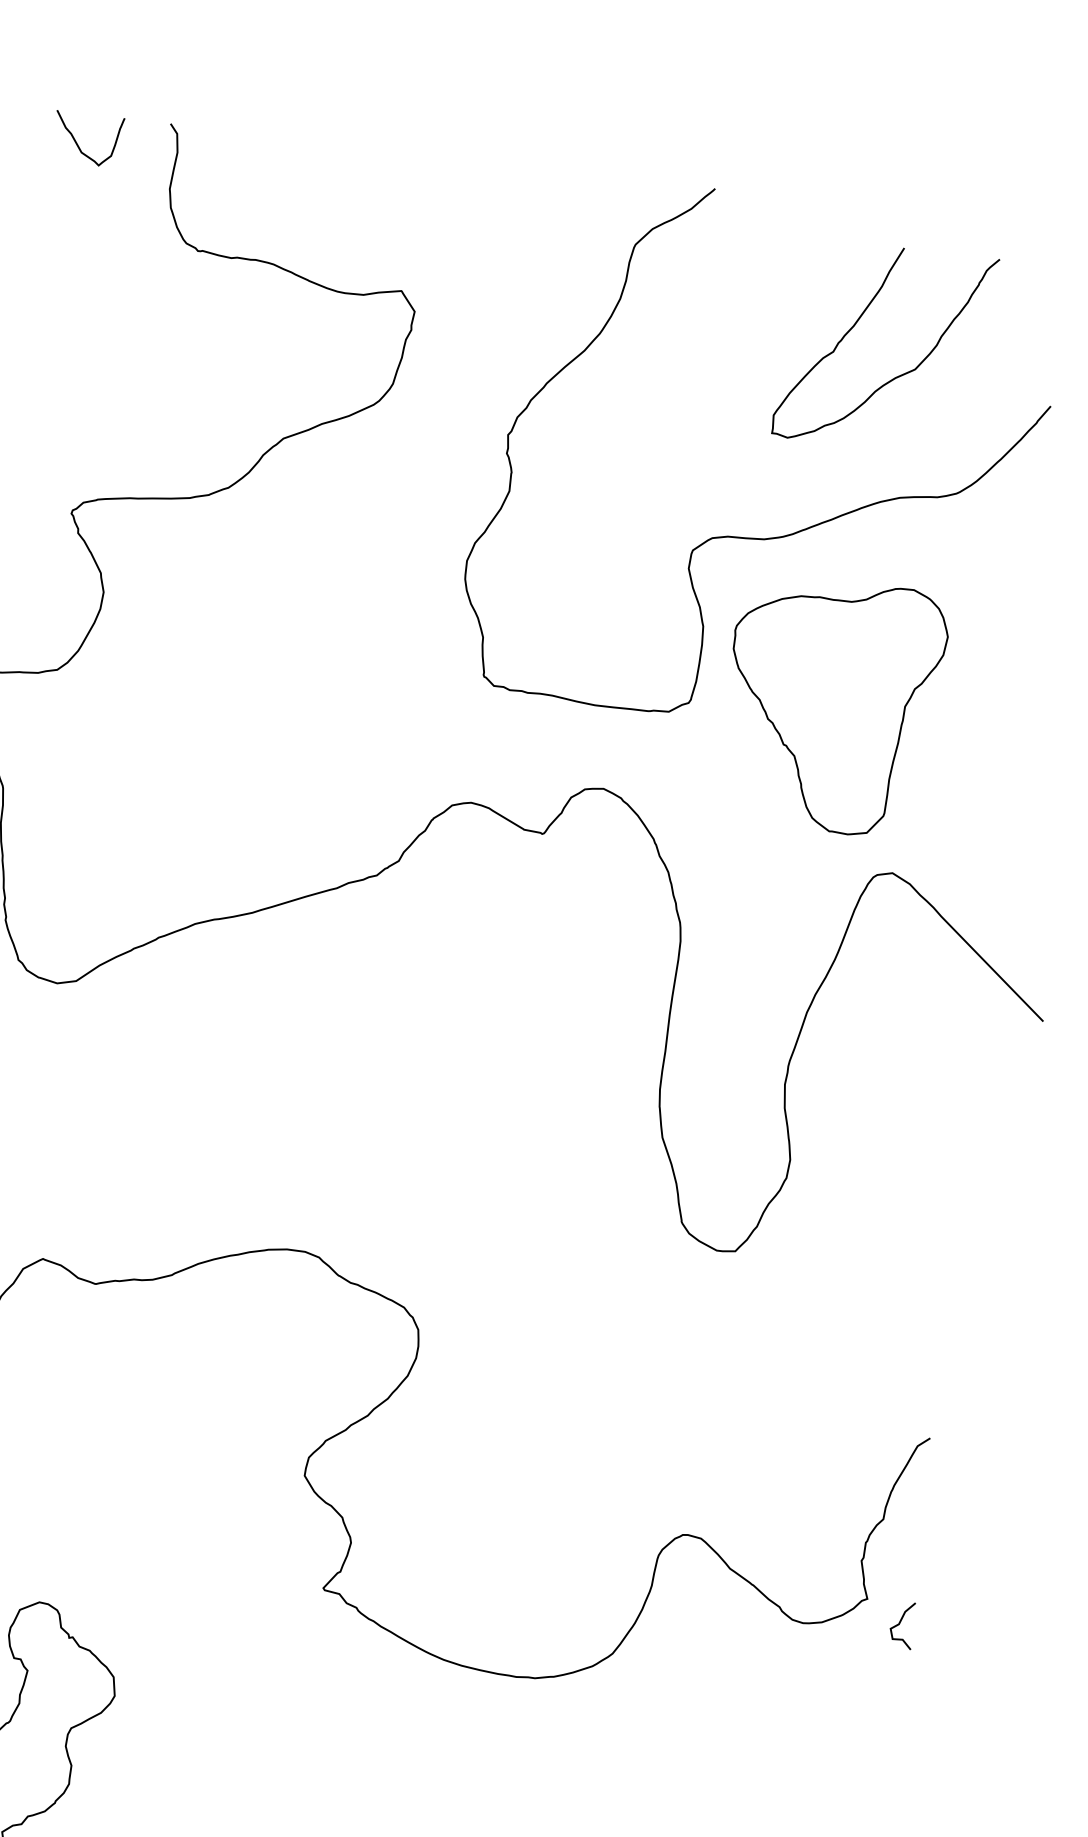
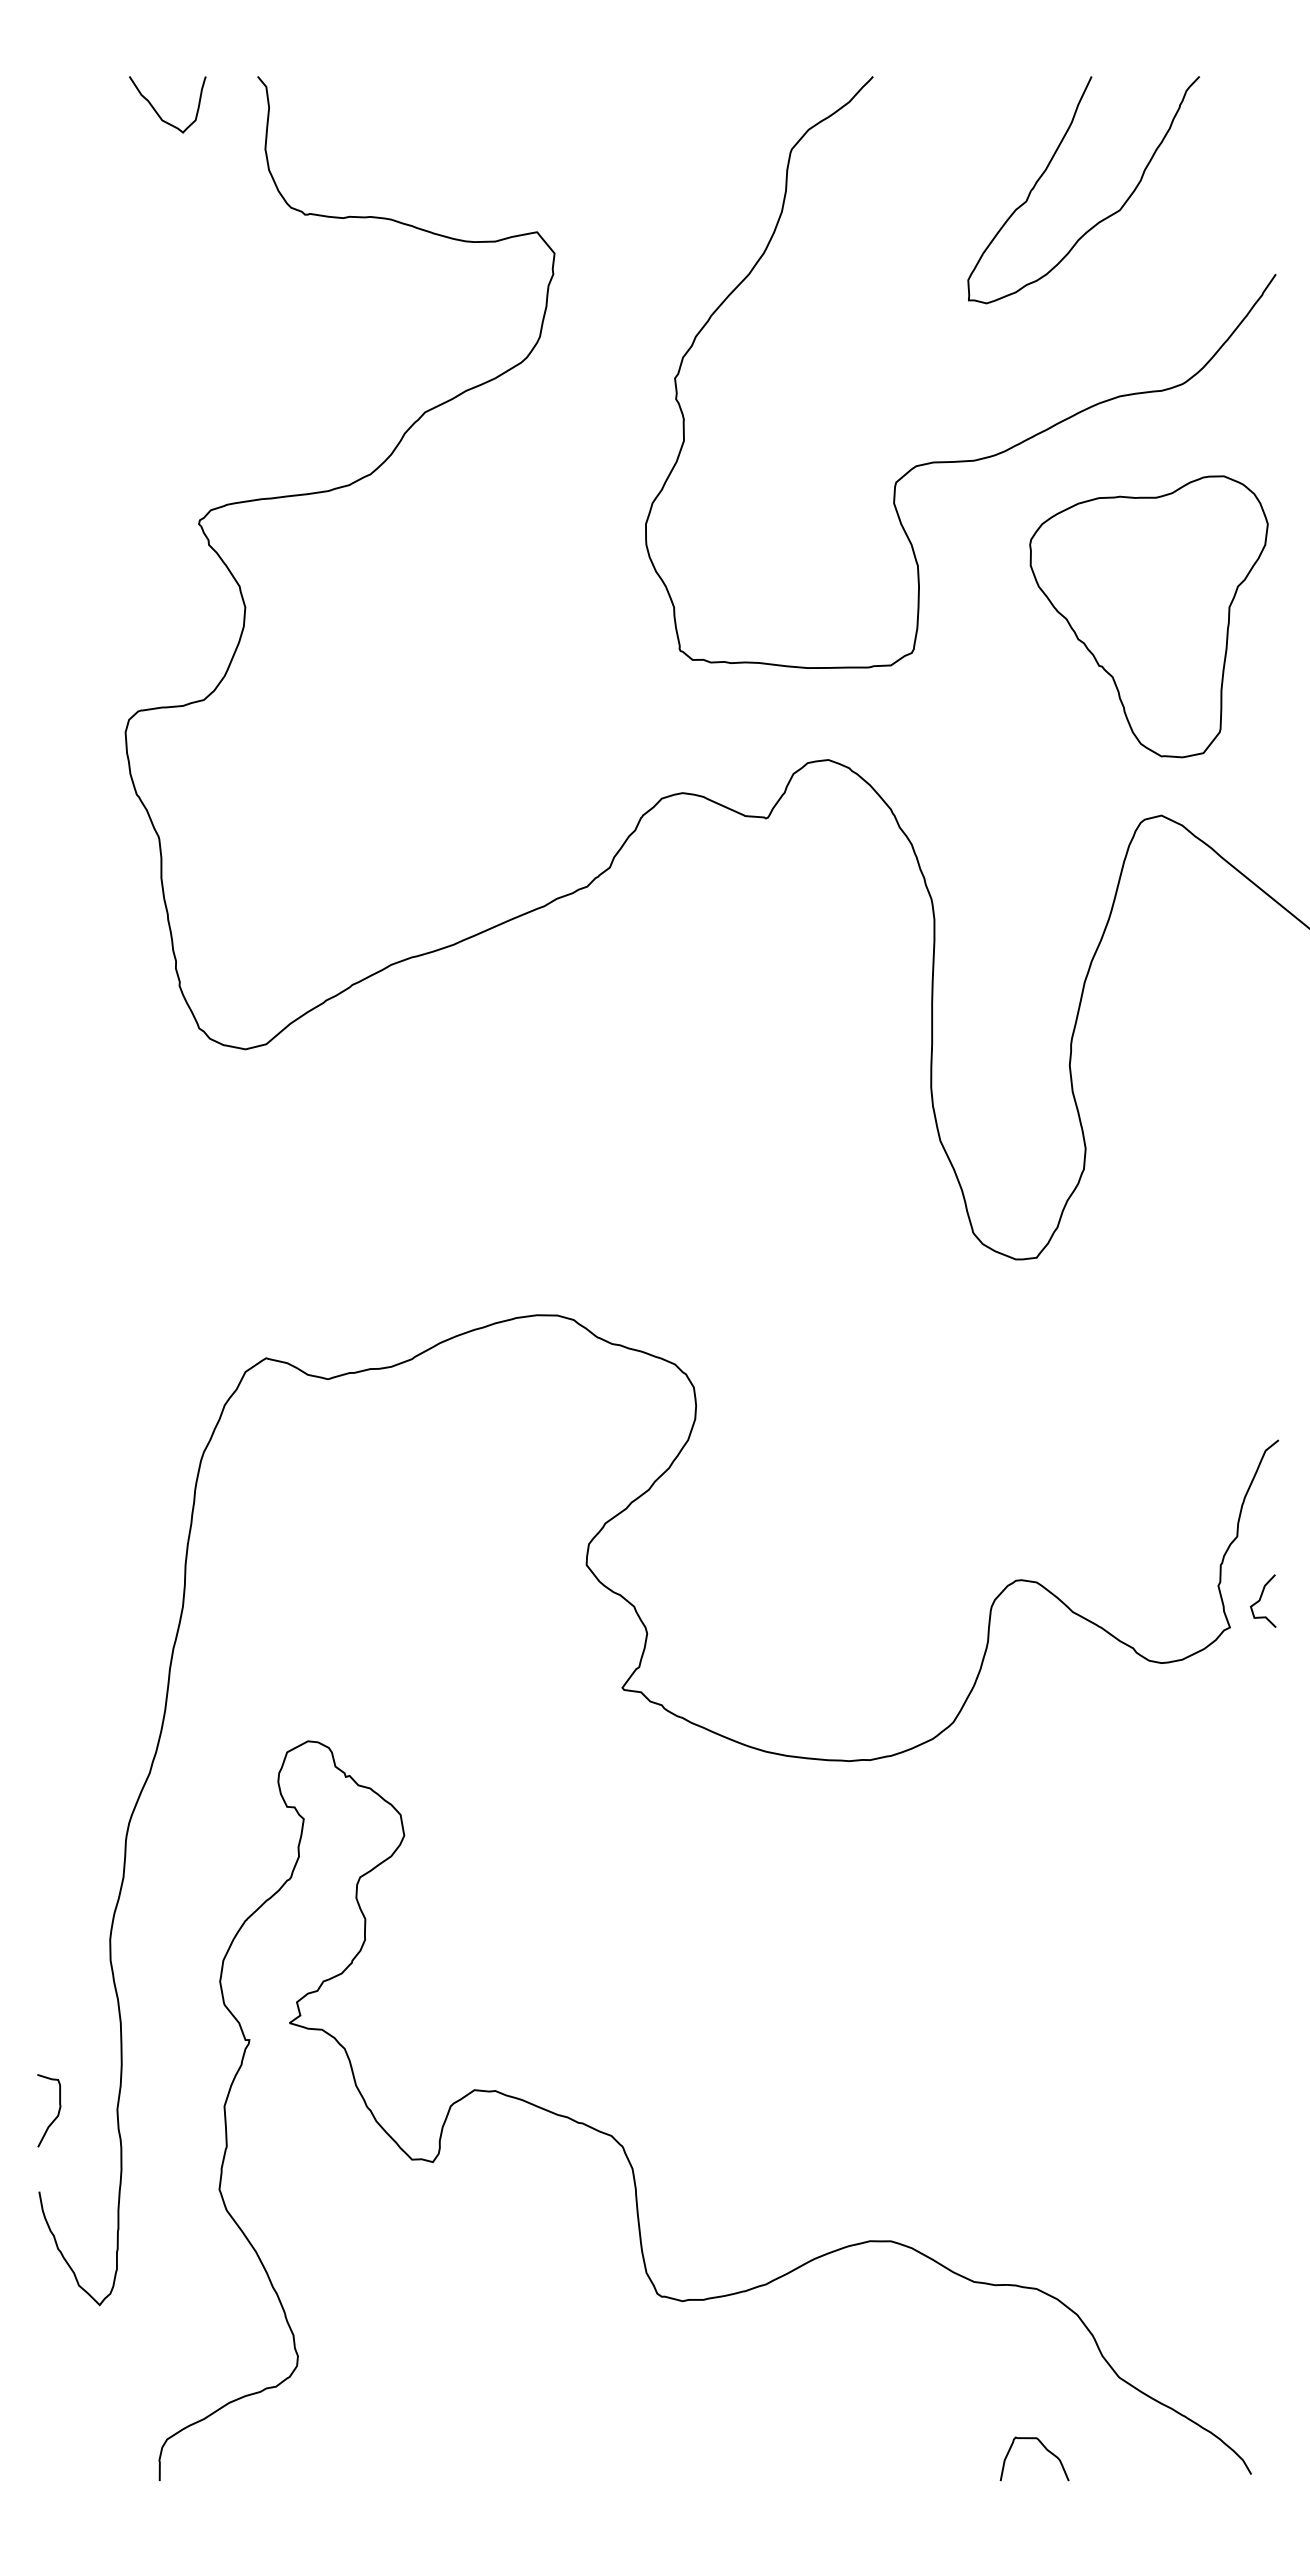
curve: (899, 374) -> (1103, 218), moved
part: (832, 706) -> (1148, 616), moved
curve: (900, 1622) -> (1261, 1598), moved

